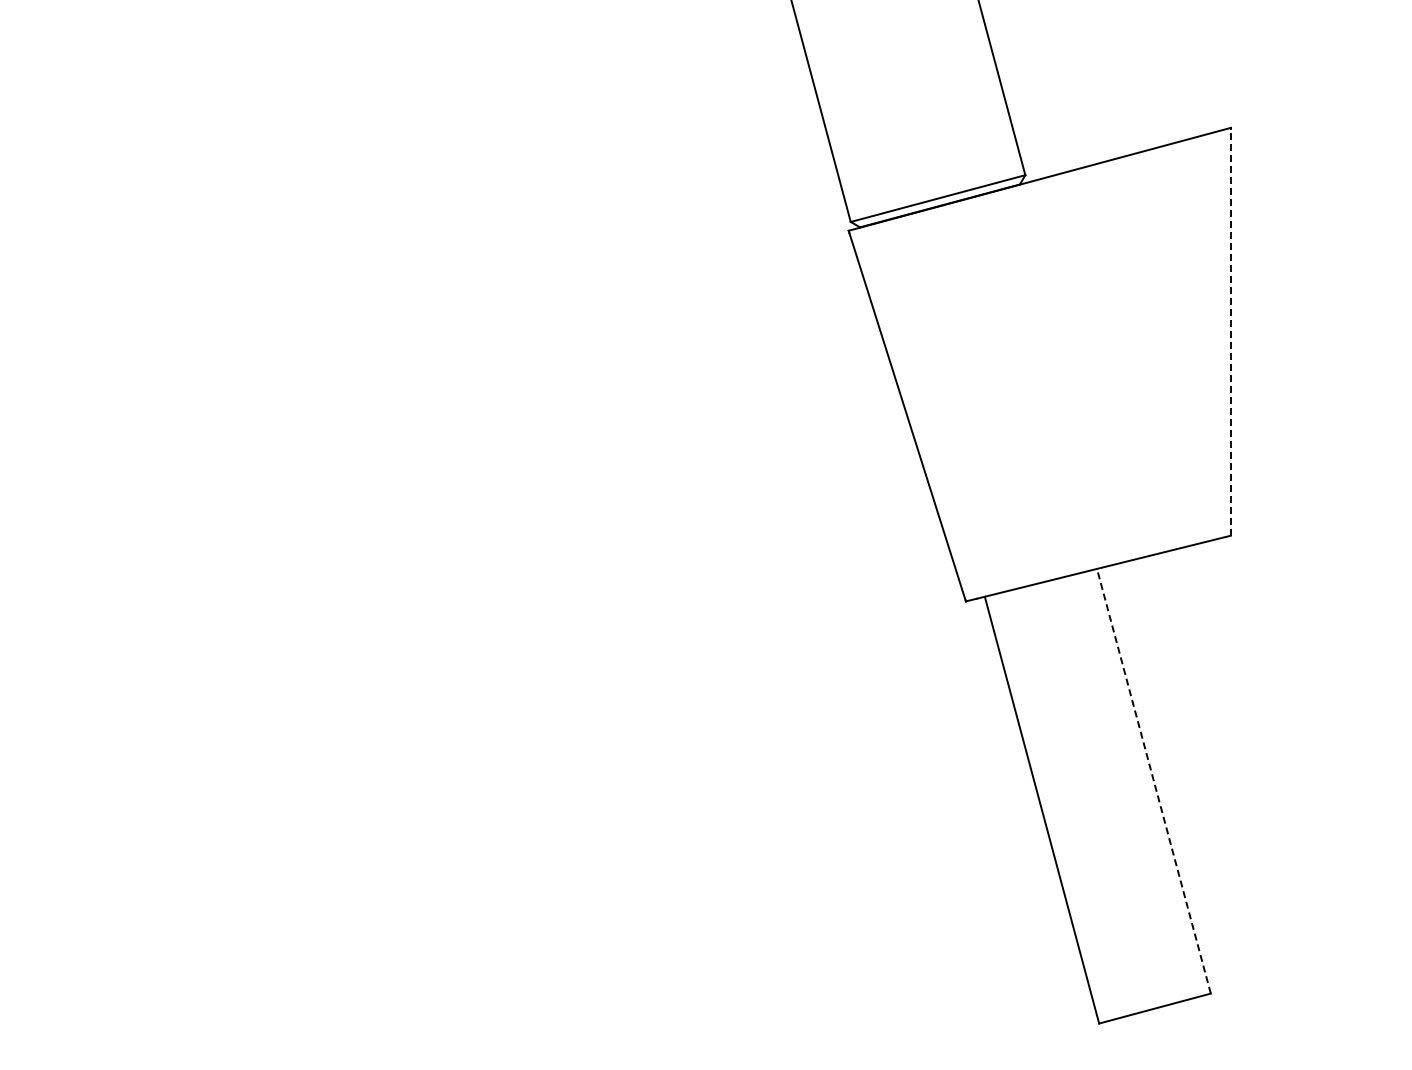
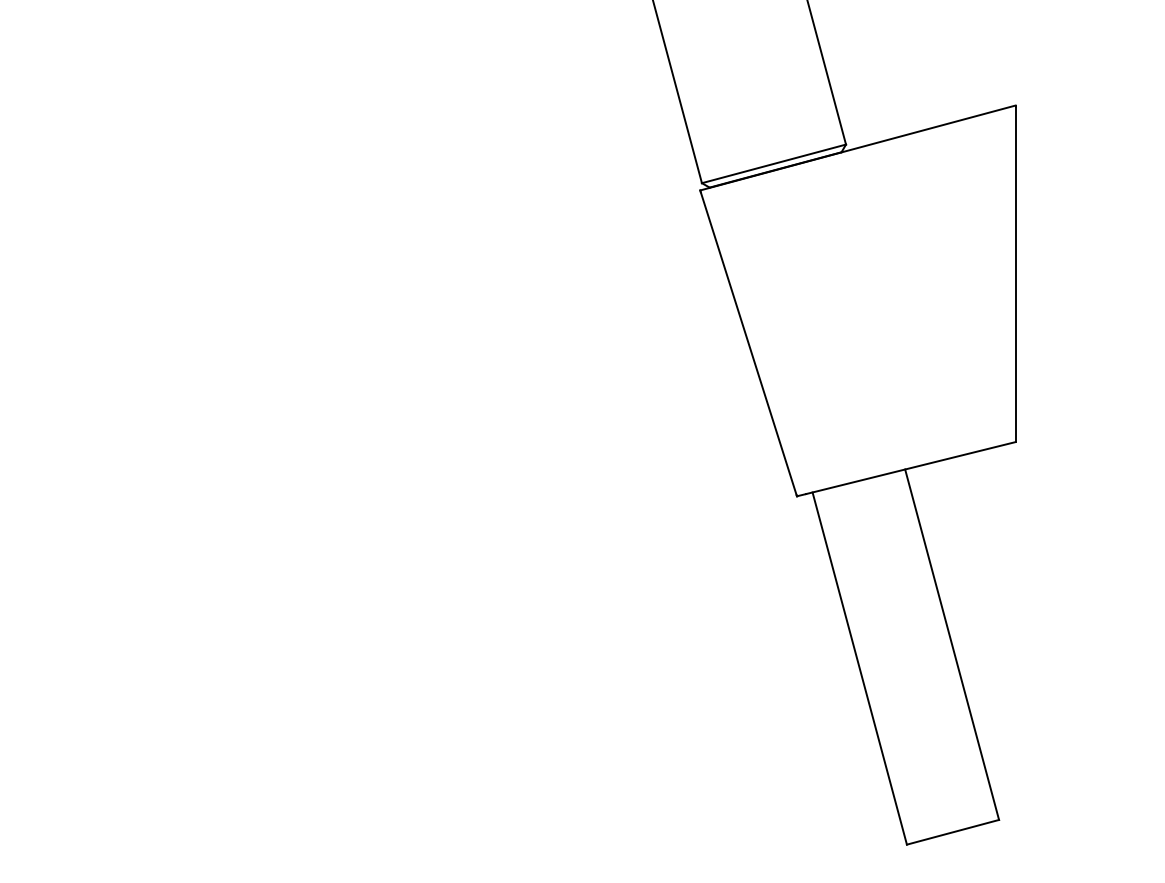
line: (1230, 331) -> (1015, 273), dashed -> solid
line: (1153, 781) -> (951, 644), dashed -> solid

